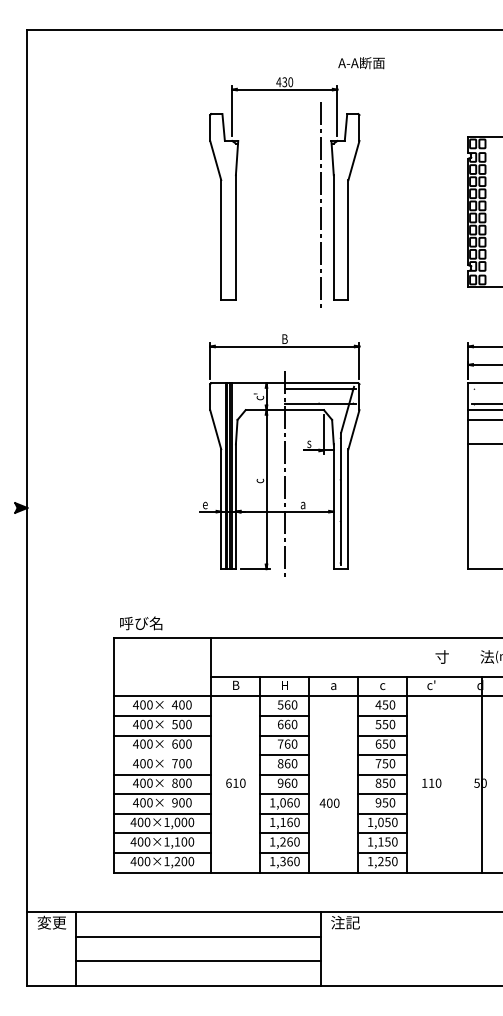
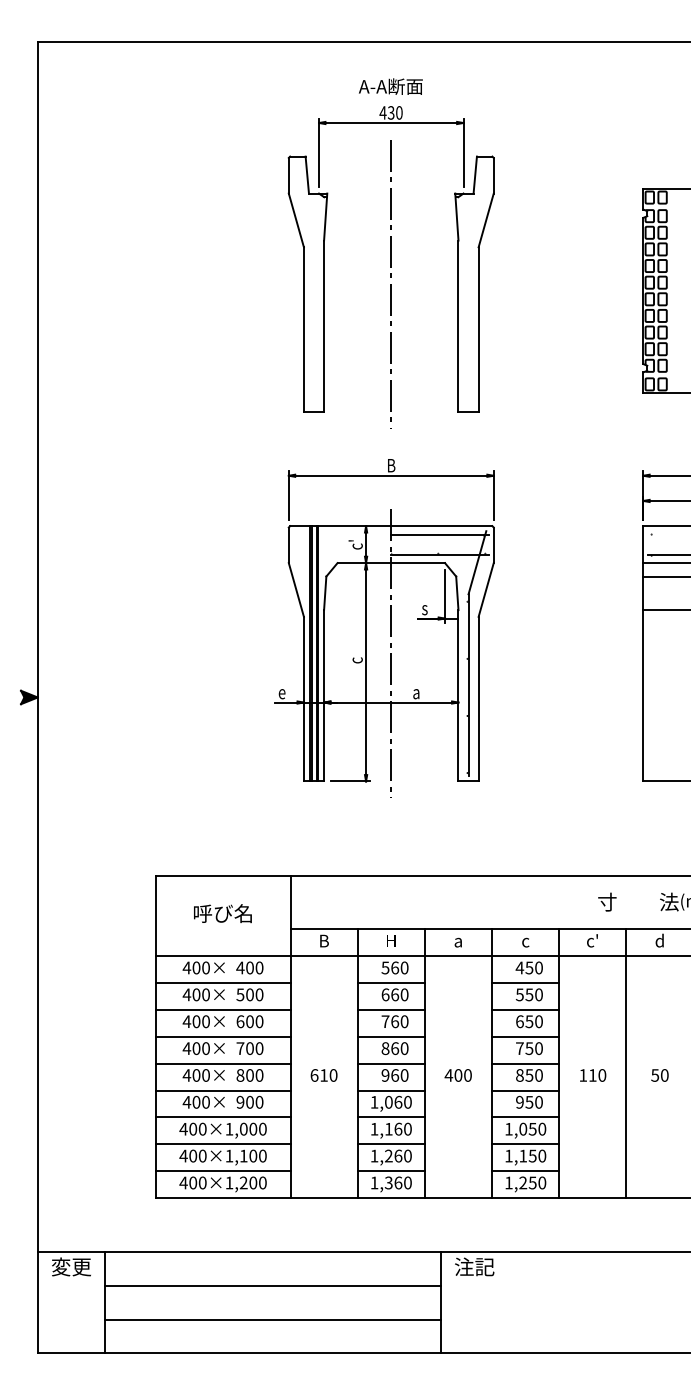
text: (361, 63) -> (390, 87), moved
line: (320, 202) -> (390, 278), moved
text: (141, 623) -> (223, 913), moved
line: (162, 755) -> (223, 1037), added
line: (482, 774) -> (626, 1063), moved
text: (329, 802) -> (458, 1074), moved

